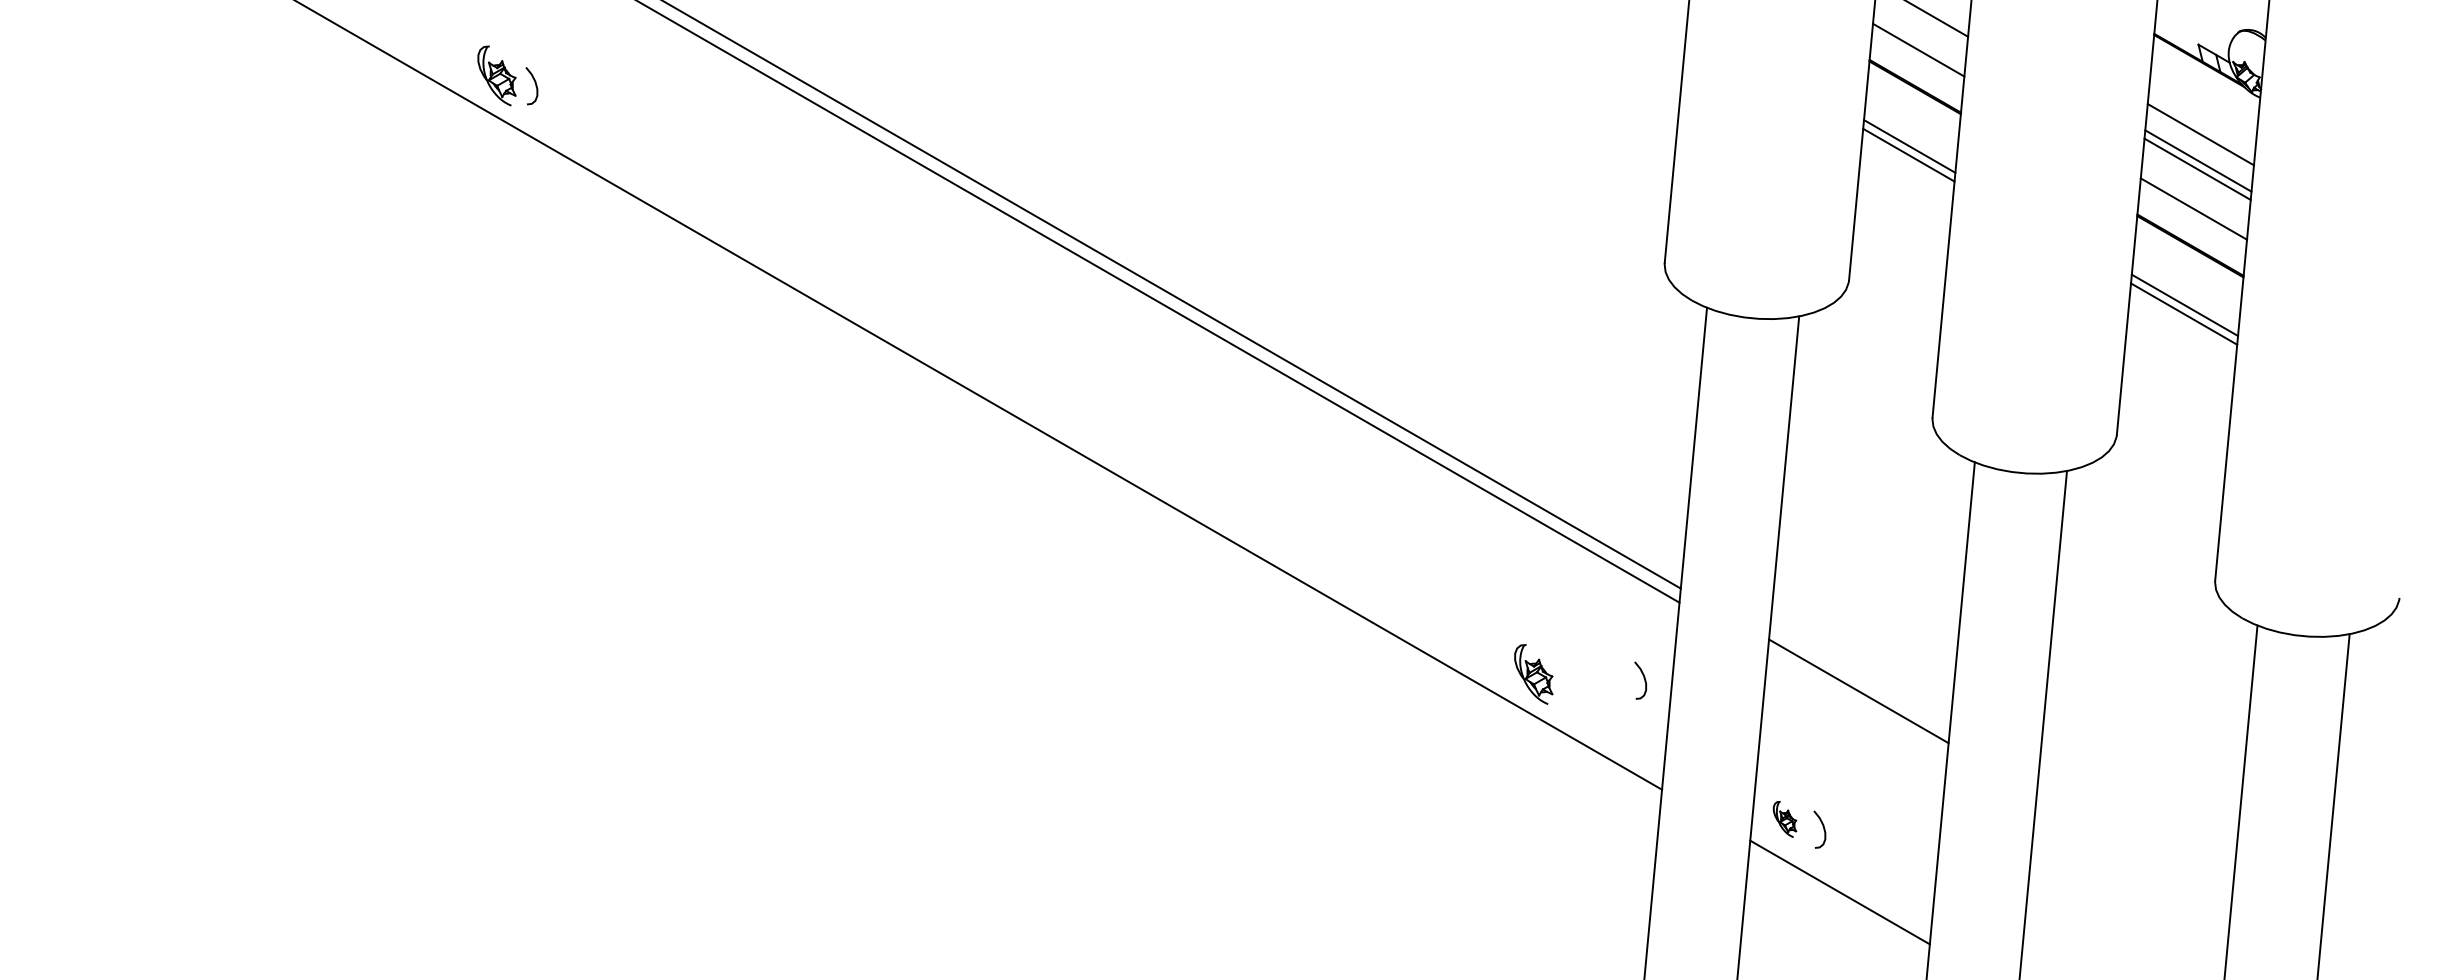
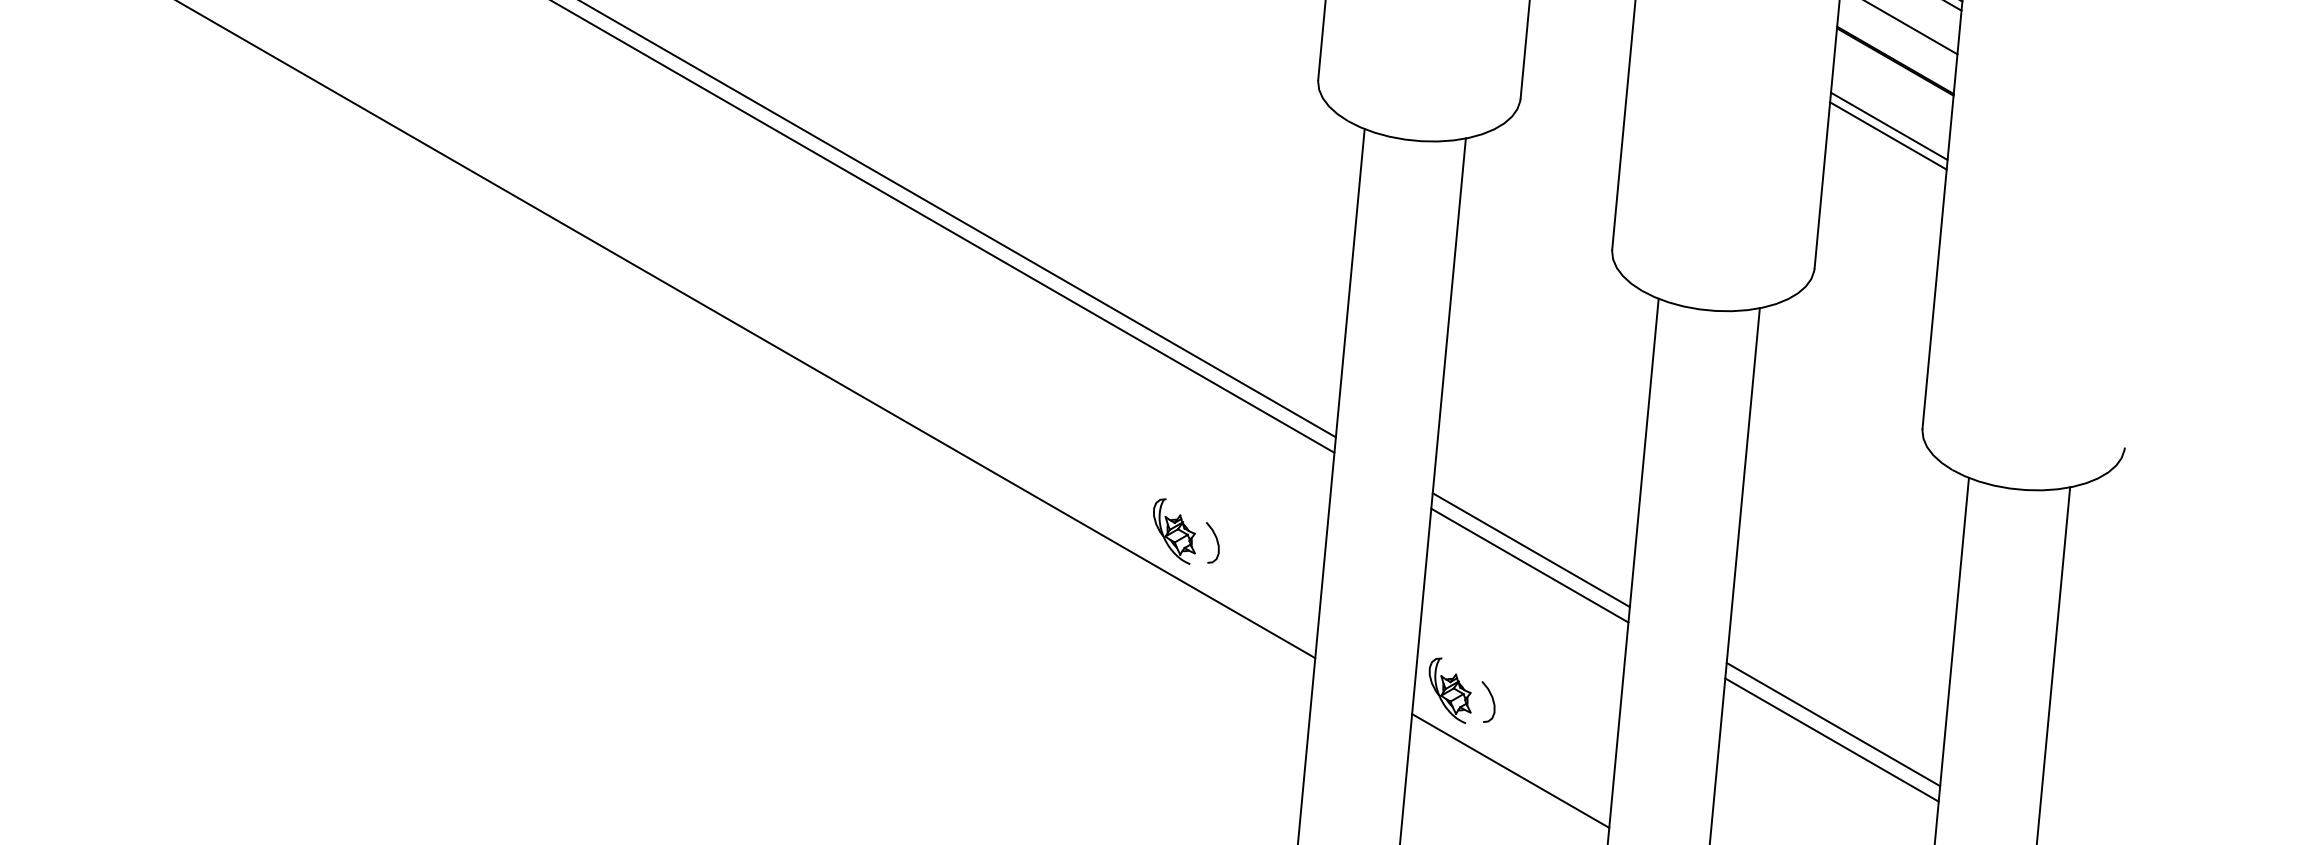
curve: (1643, 678) -> (1215, 540), moved
line: (1857, 705) -> (1529, 565), added
part: (1784, 819) -> (1449, 690), size x1.67
line: (2133, 850) -> (1832, 724), added
line: (2132, 864) -> (1831, 740), added

